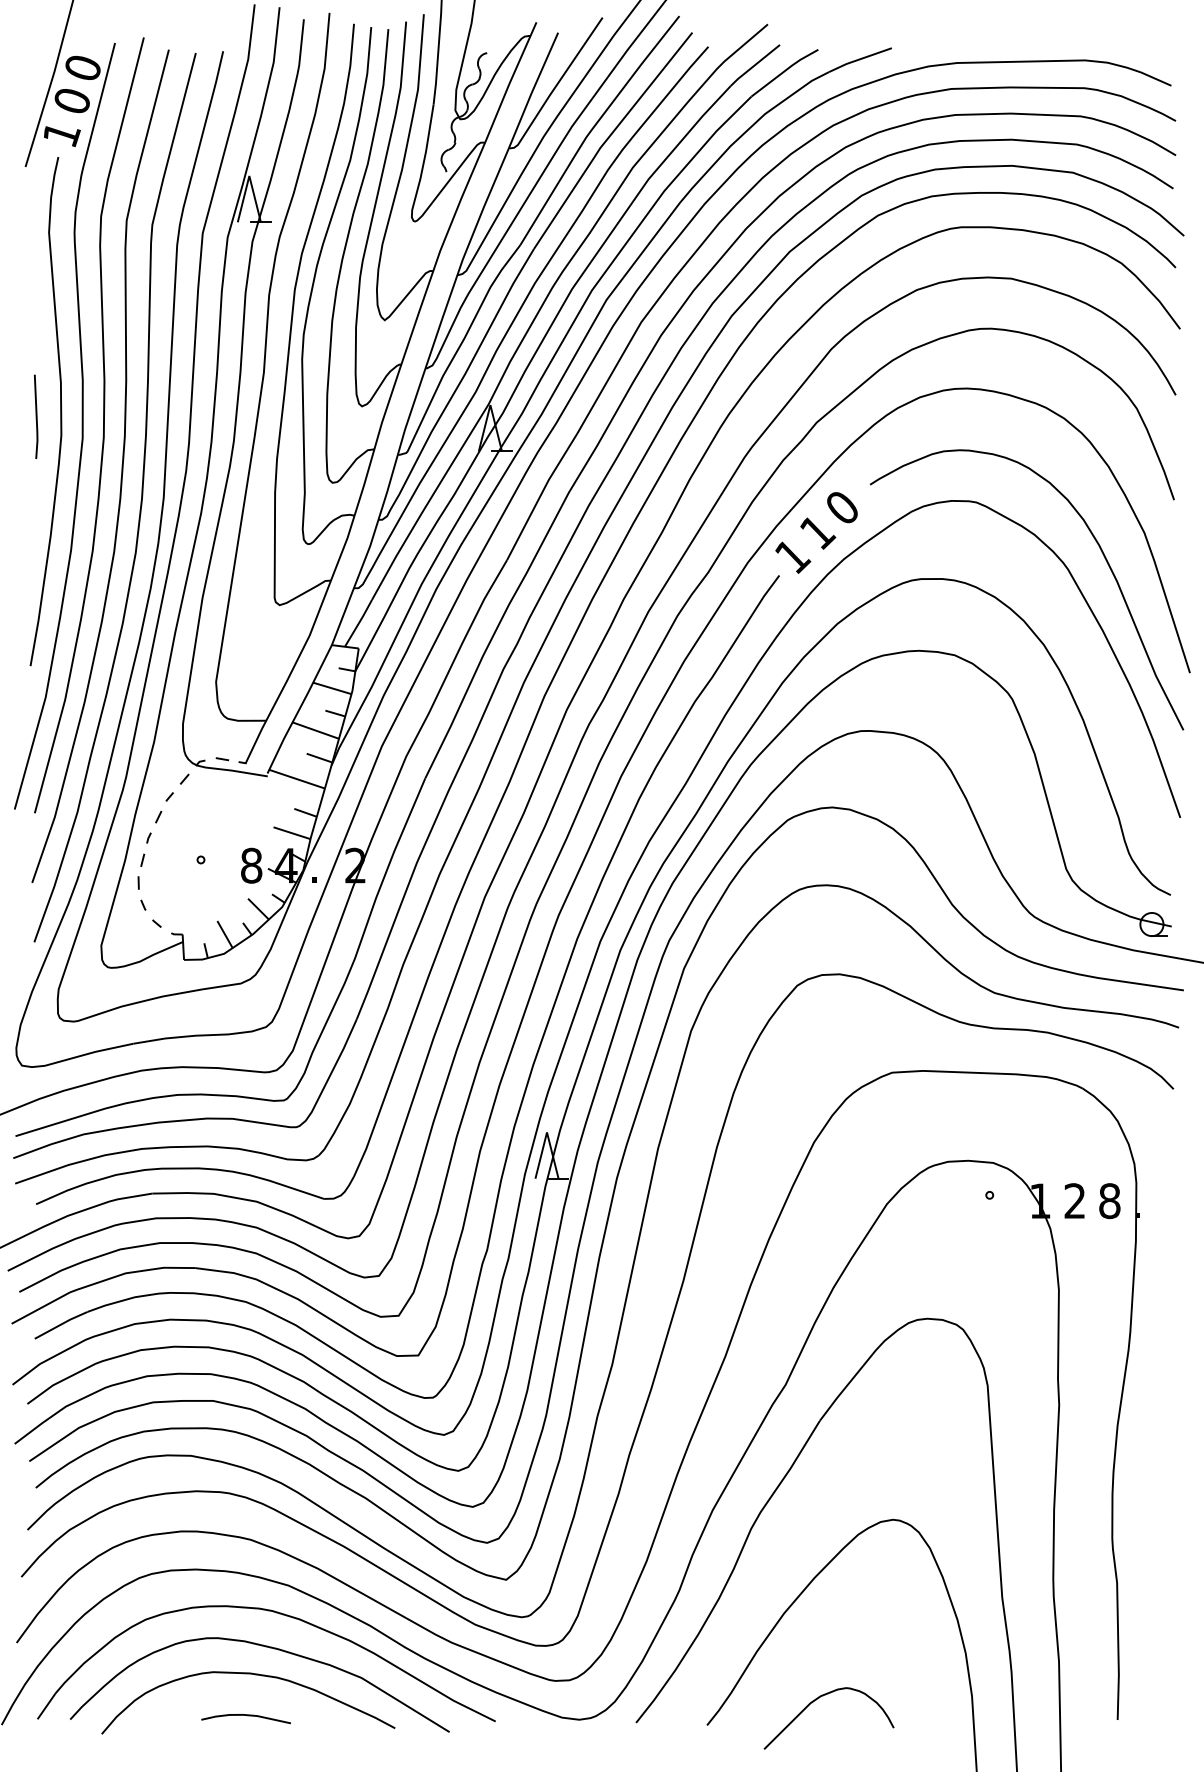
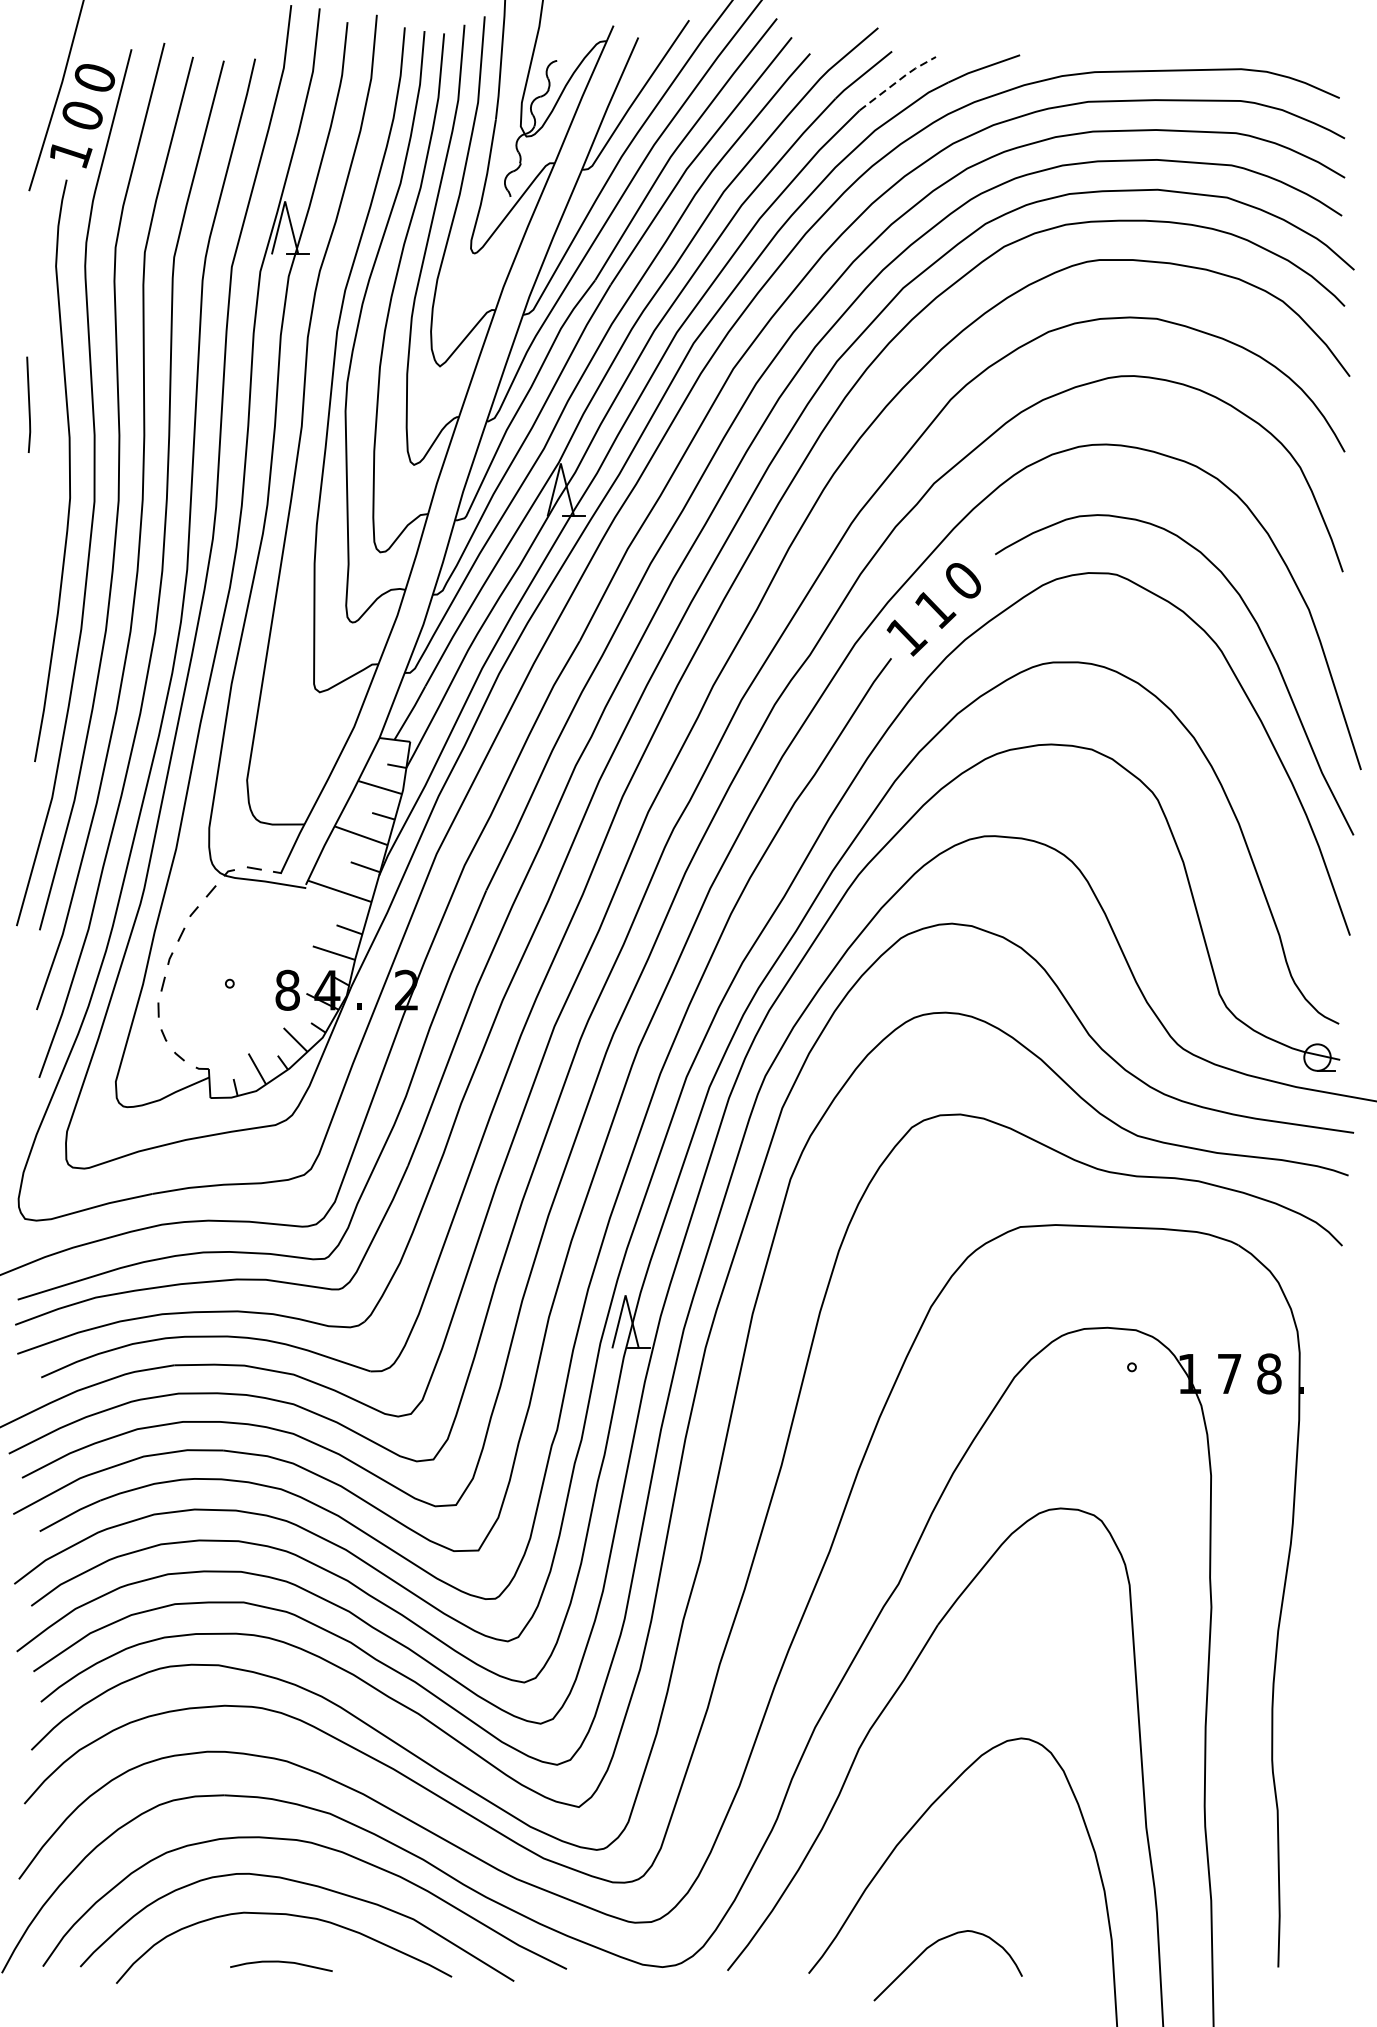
line: (785, 70) -> (898, 80), solid -> dashed
line: (35, 416) -> (27, 404), moved
text: (1074, 1200) -> (1228, 1373), 2 -> 7

